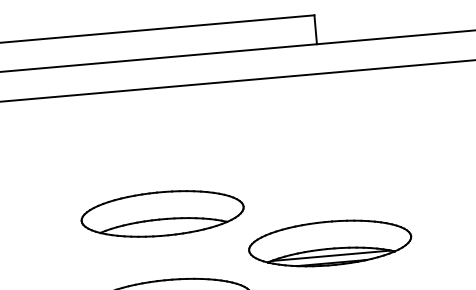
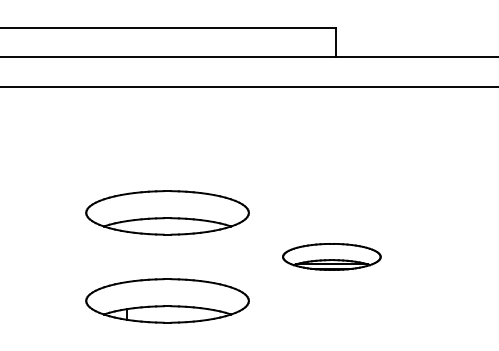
part: (329, 243) -> (331, 256), size x0.6

